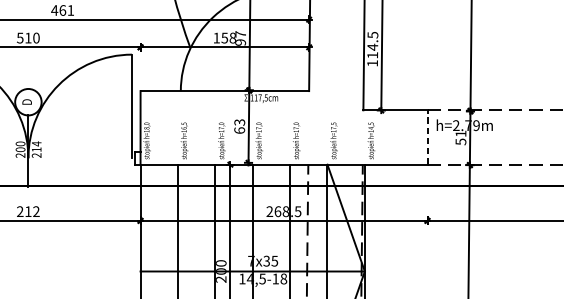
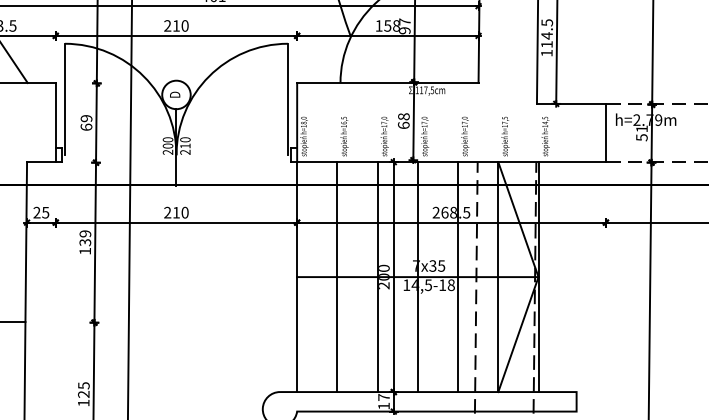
text: (20, 37) -> (167, 25), 510 -> 210
text: (239, 122) -> (403, 116), 63 -> 68
line: (427, 137) -> (605, 132), dashed -> solid
text: (36, 143) -> (185, 139), 214 -> 210
text: (35, 211) -> (184, 212), 212 -> 210

